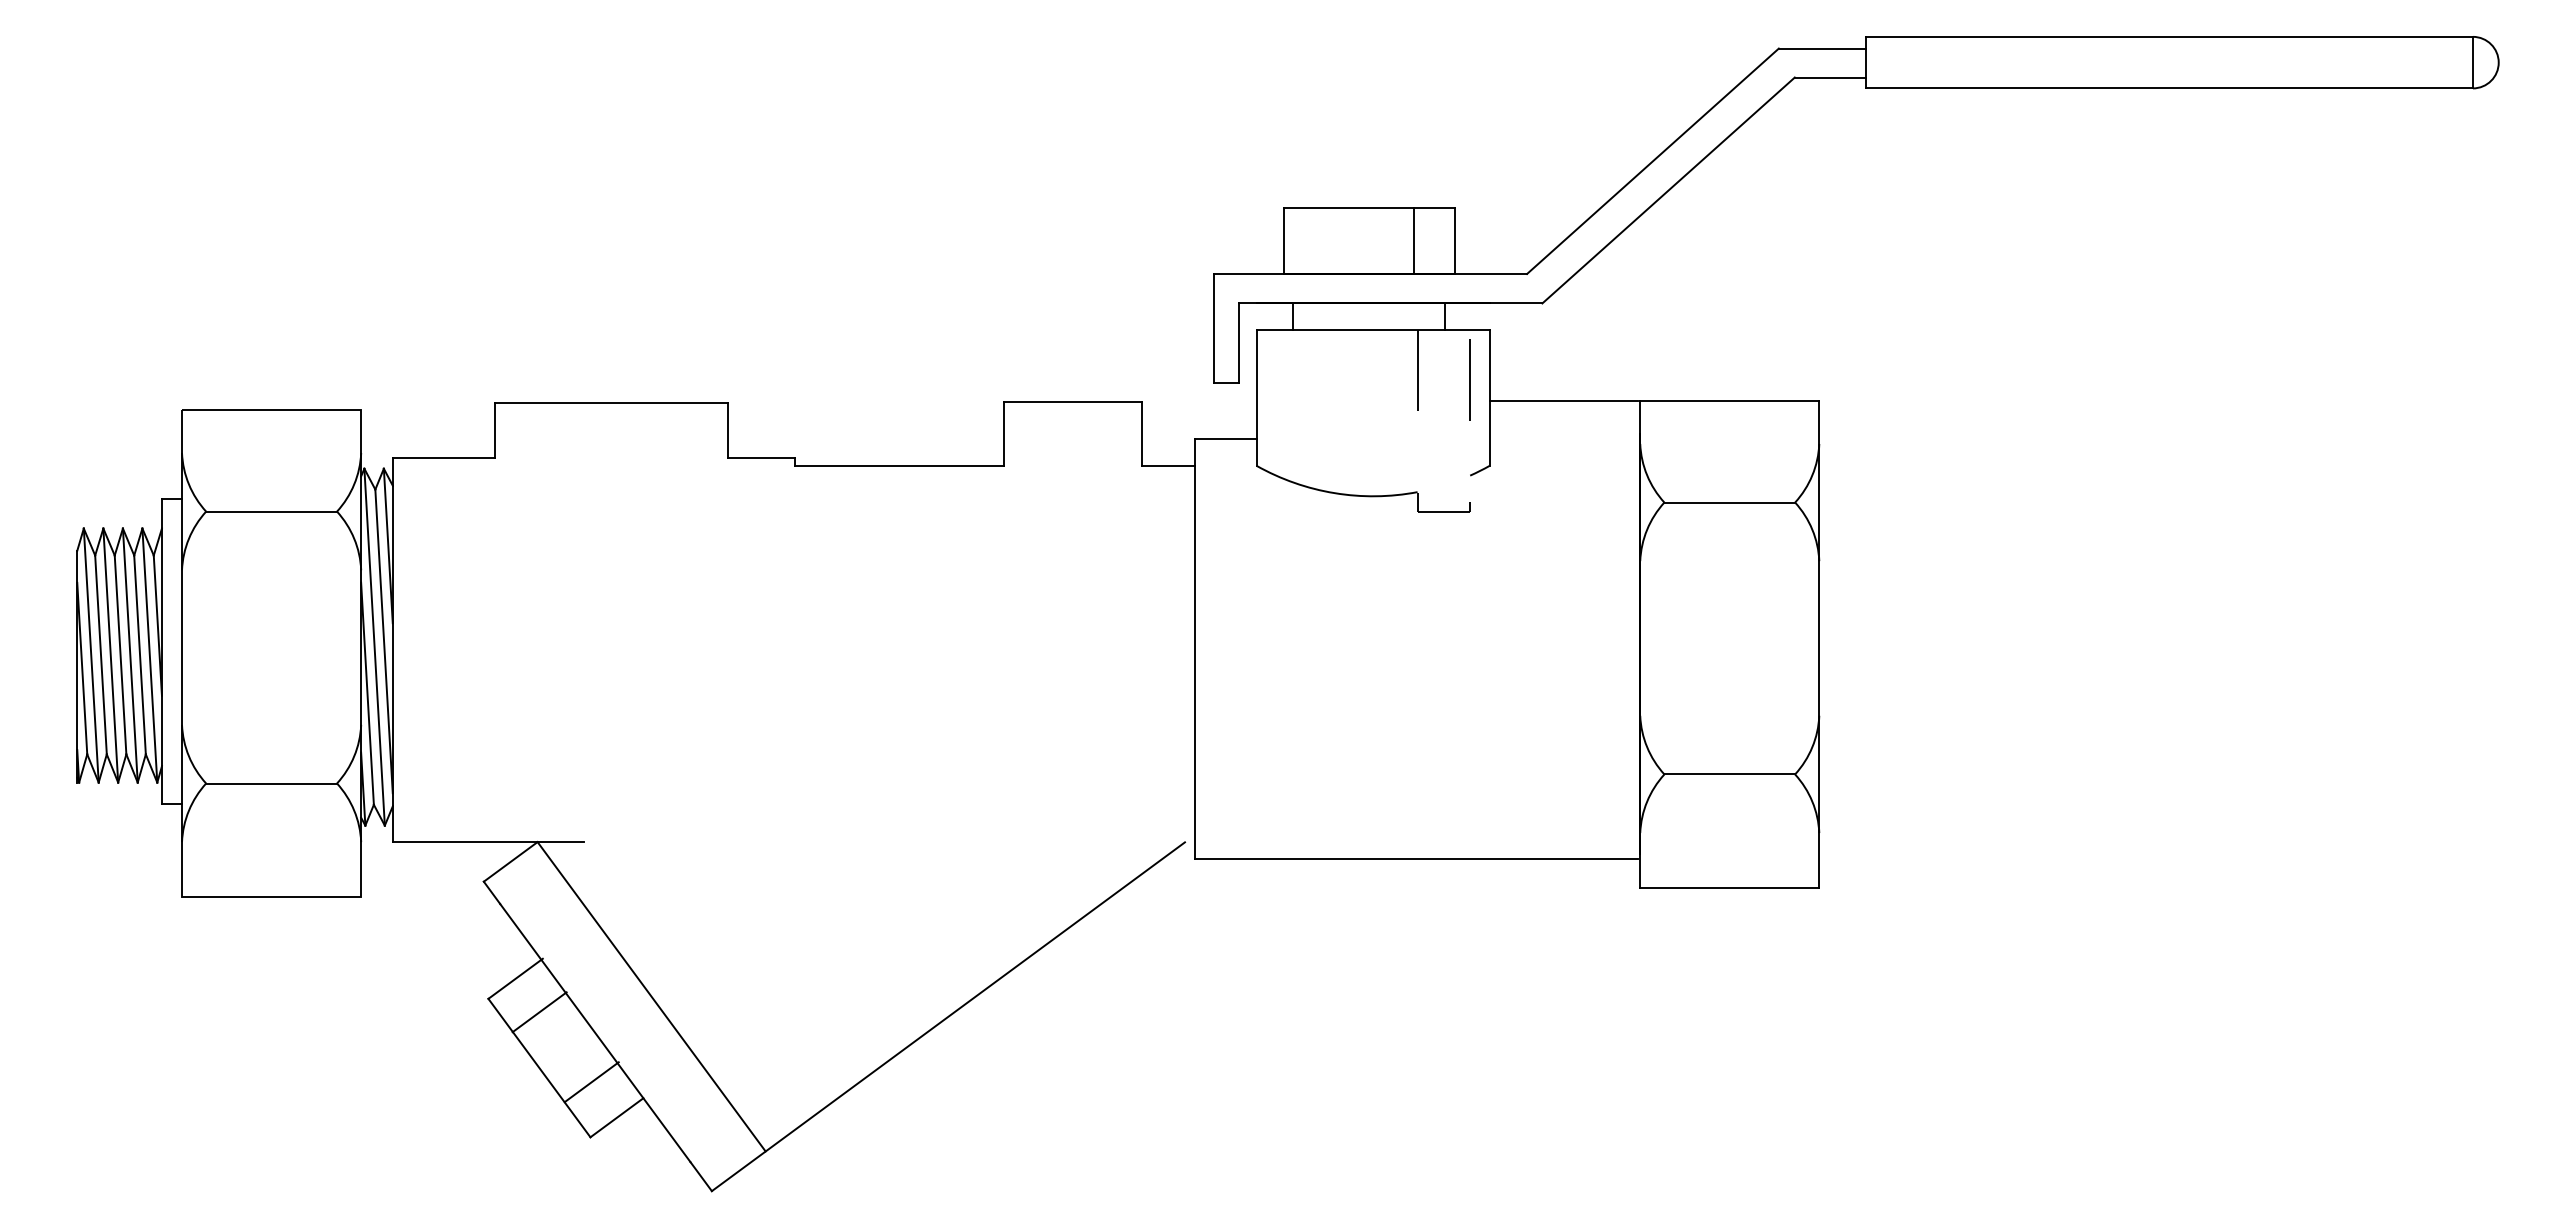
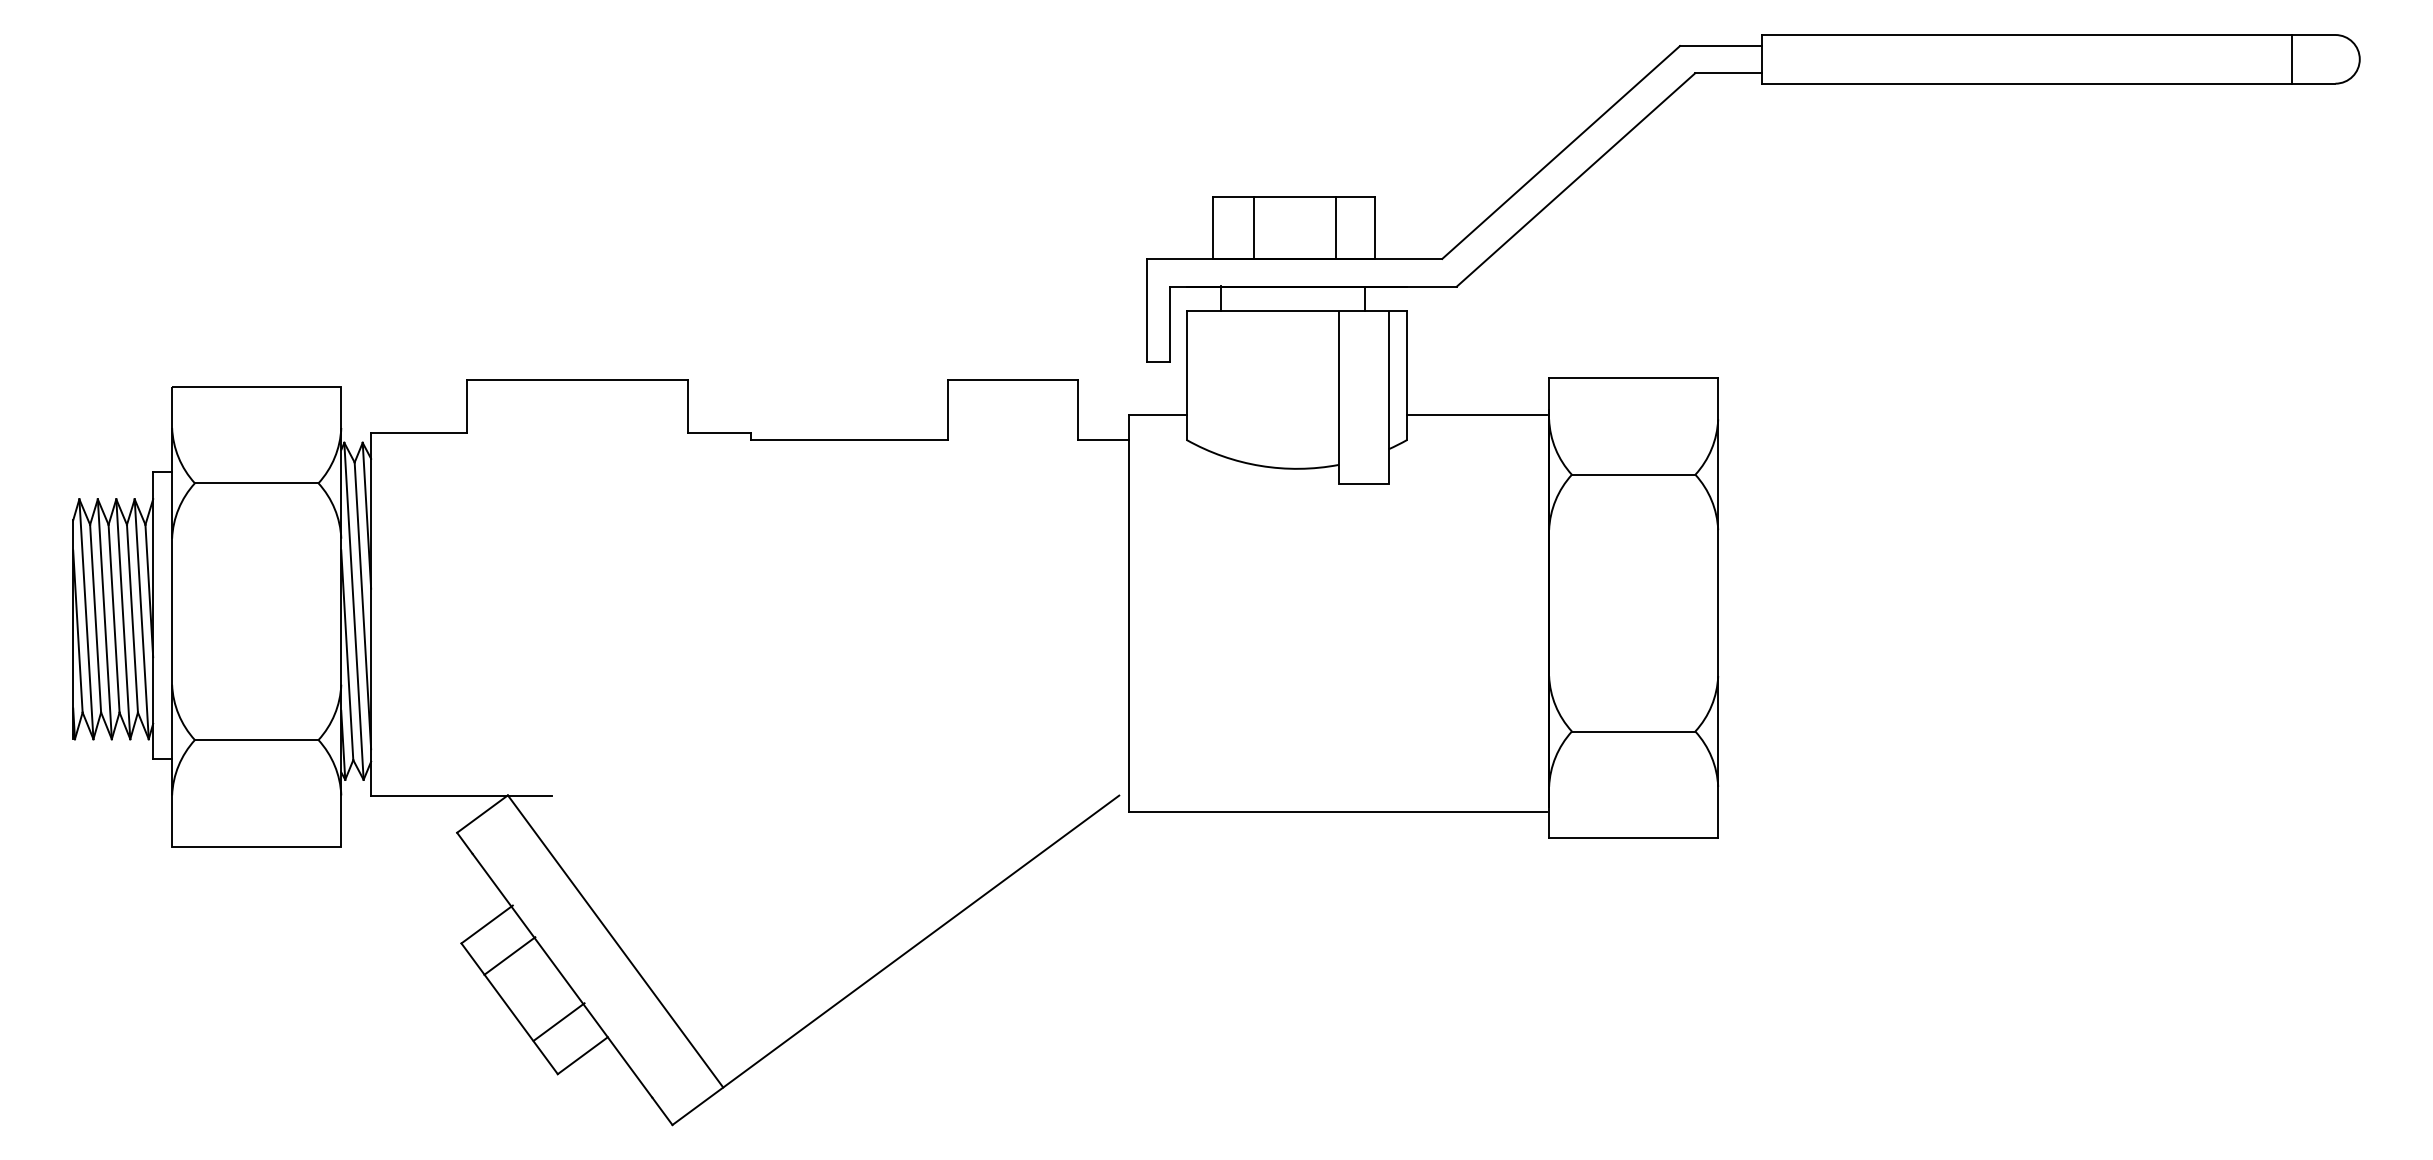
line: (2473, 62) -> (2292, 59), moved
line: (1327, 240) -> (1253, 227), added
line: (1563, 401) -> (1476, 415), moved
line: (1444, 512) -> (1364, 484), dashed -> solid

